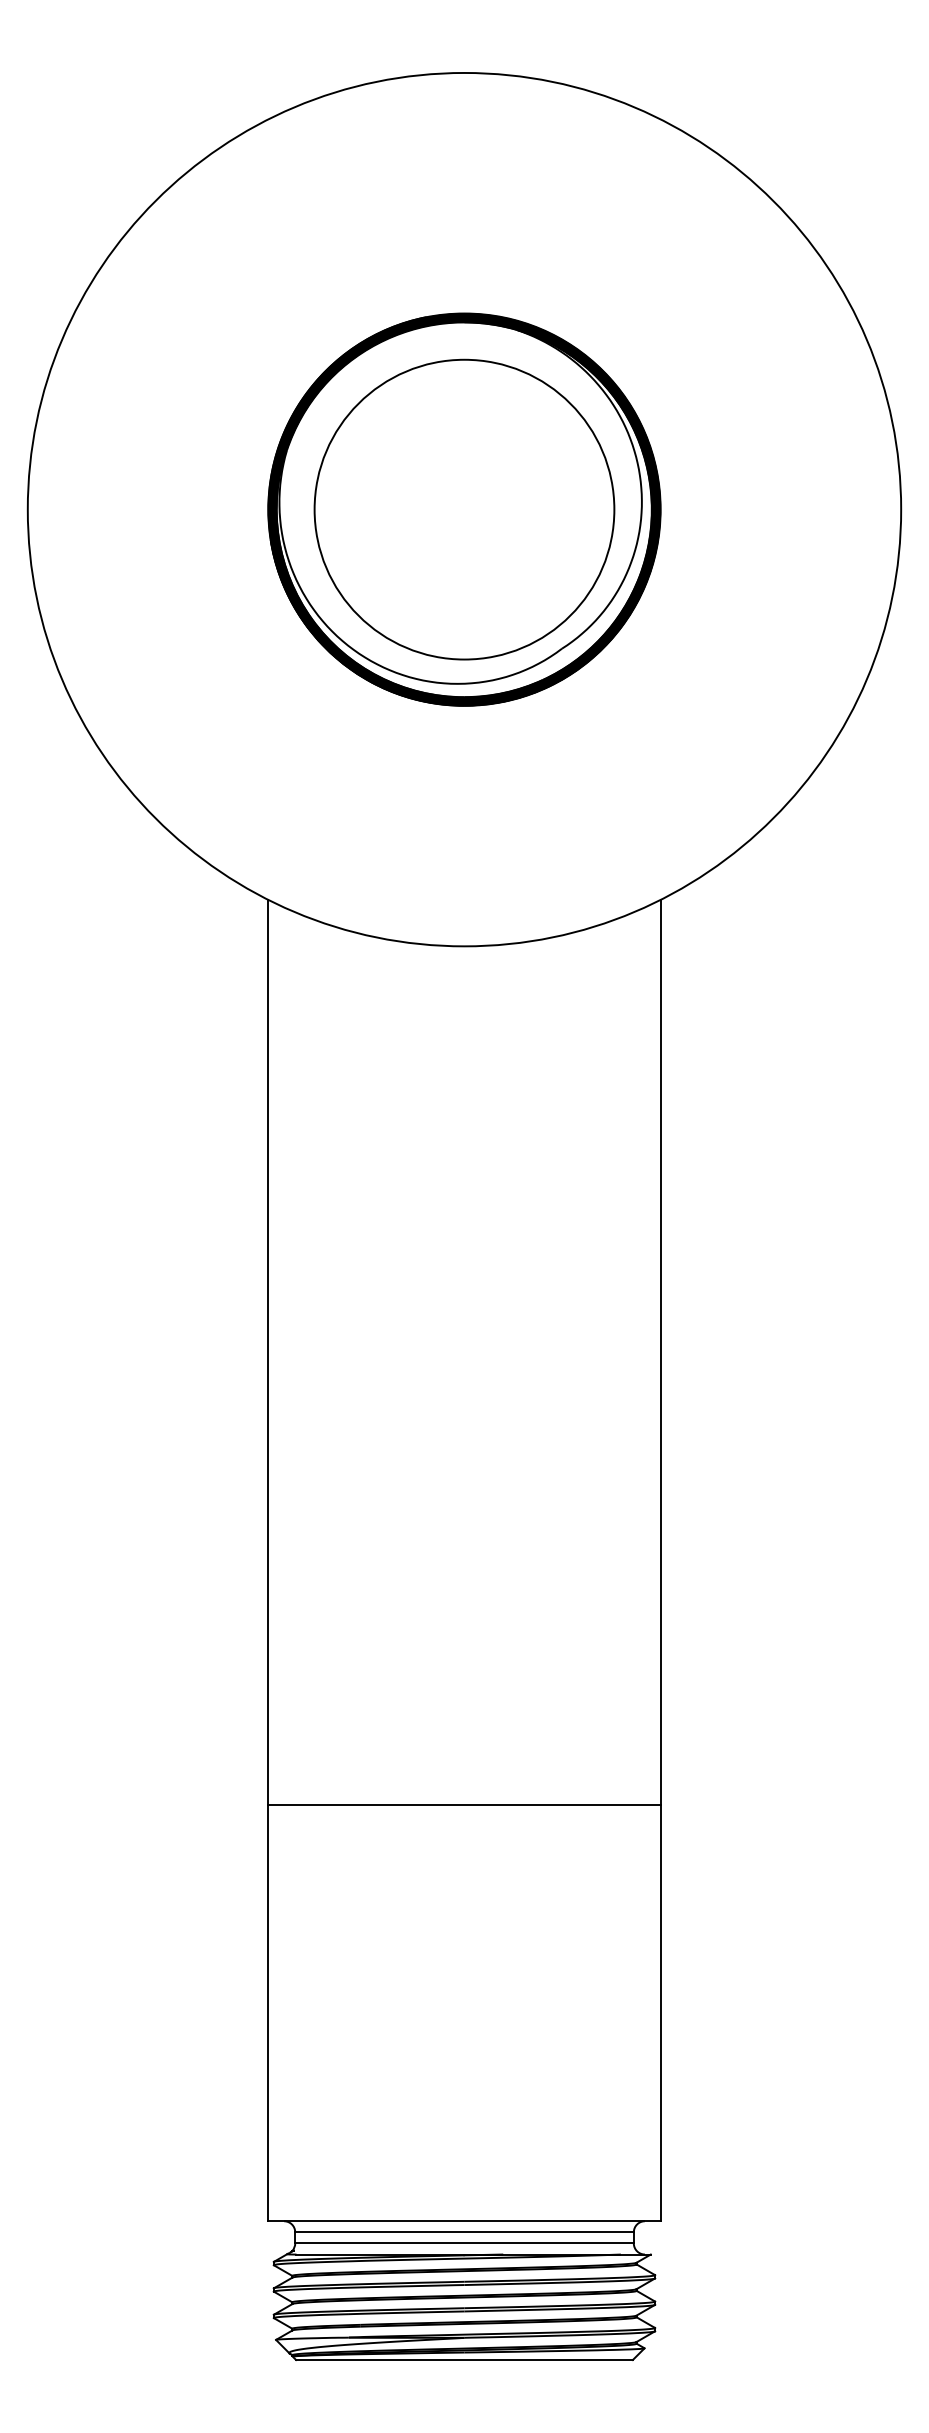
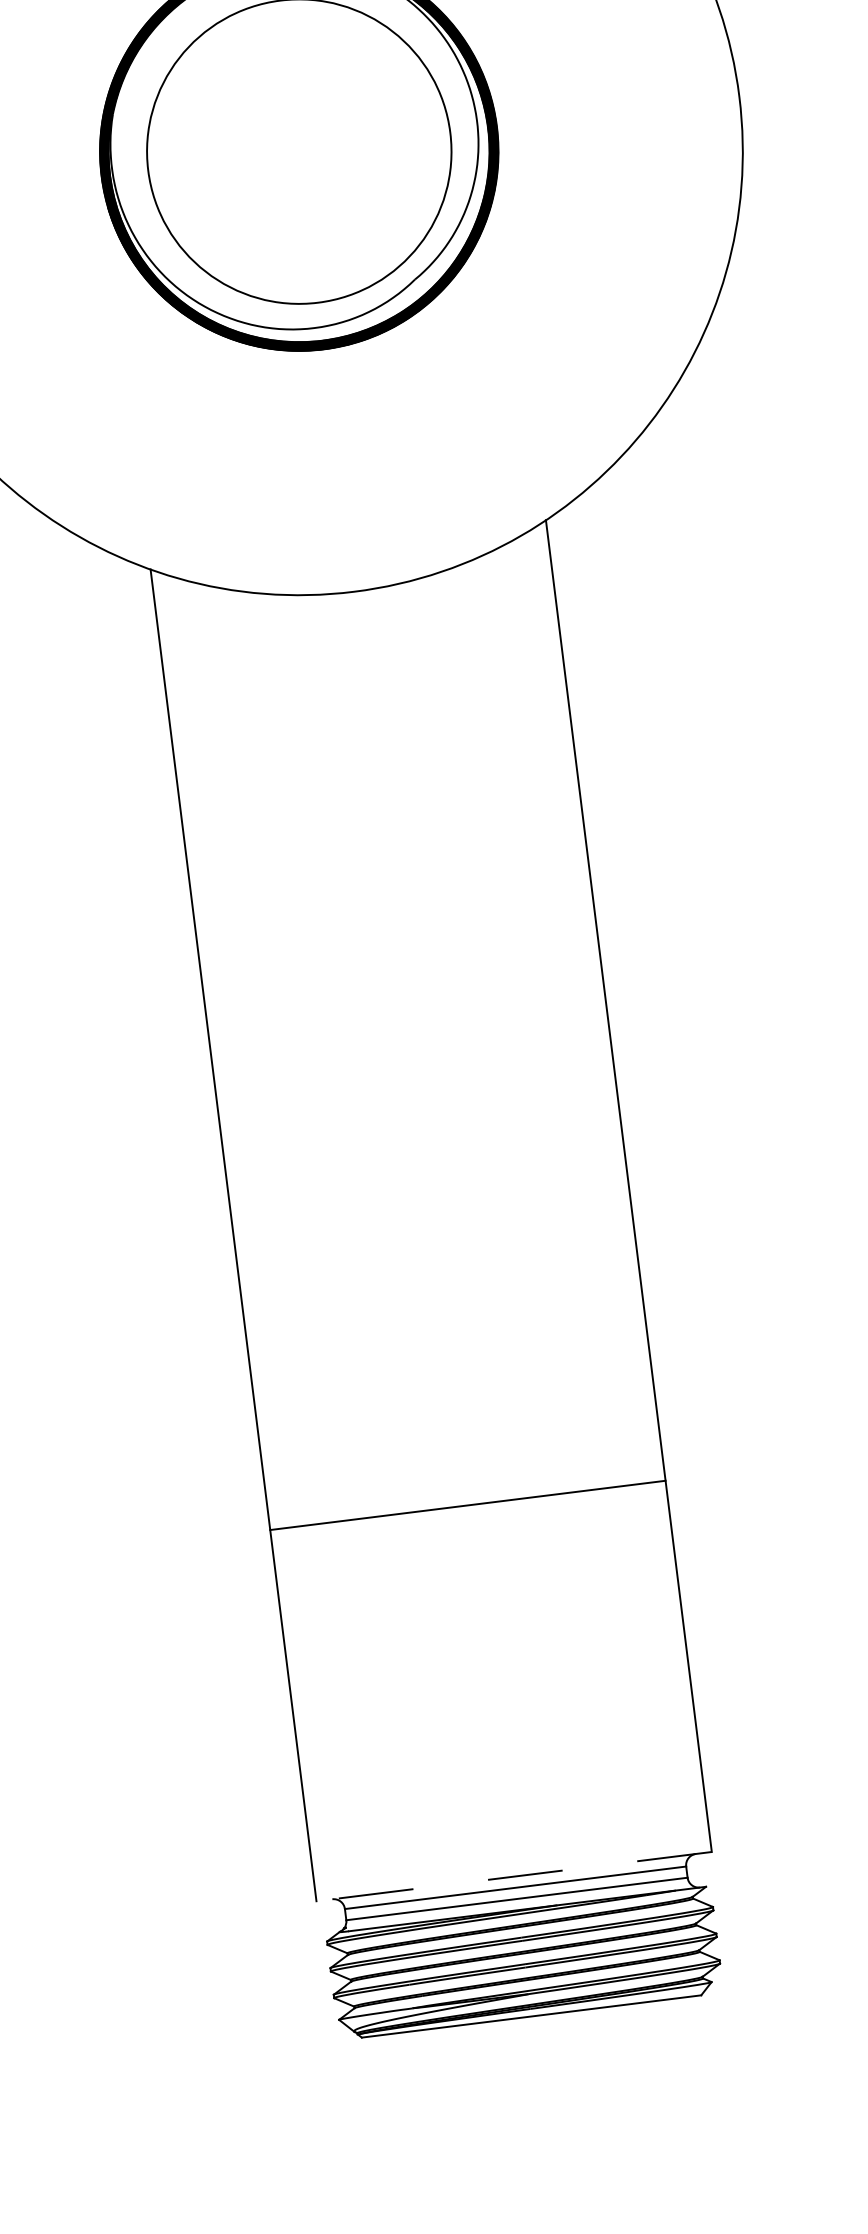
line: (464, 1804) -> (467, 1504), moved
line: (463, 2221) -> (513, 1877), solid -> dashed

